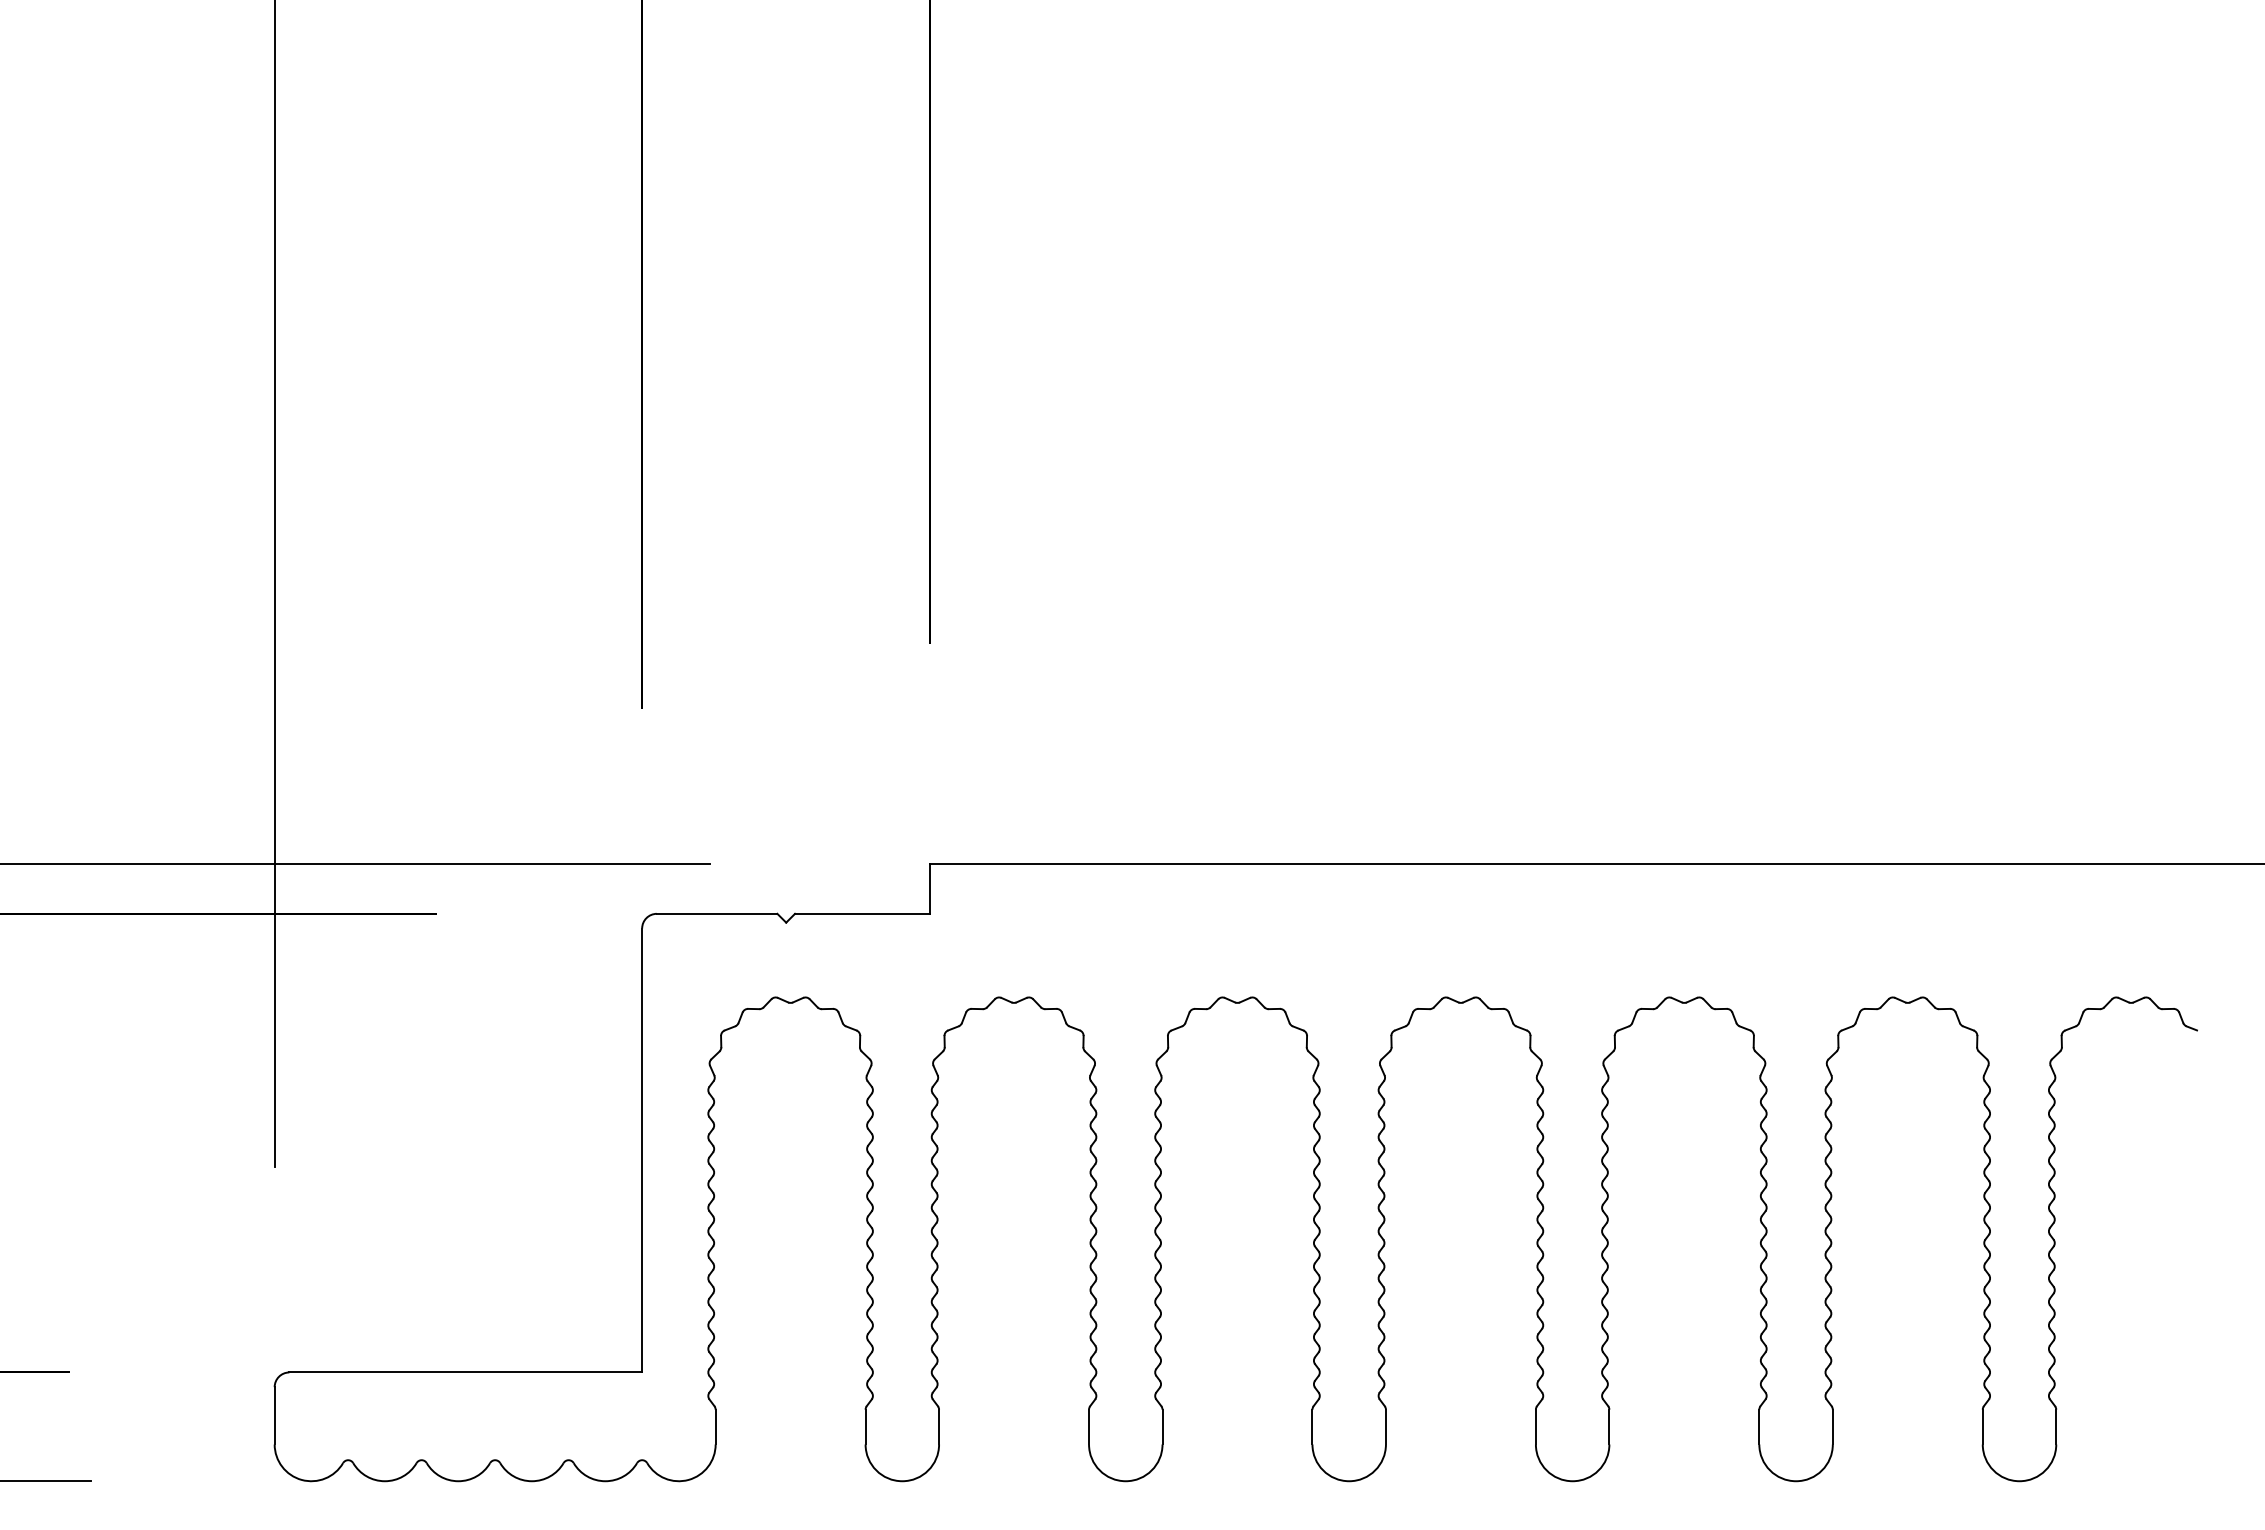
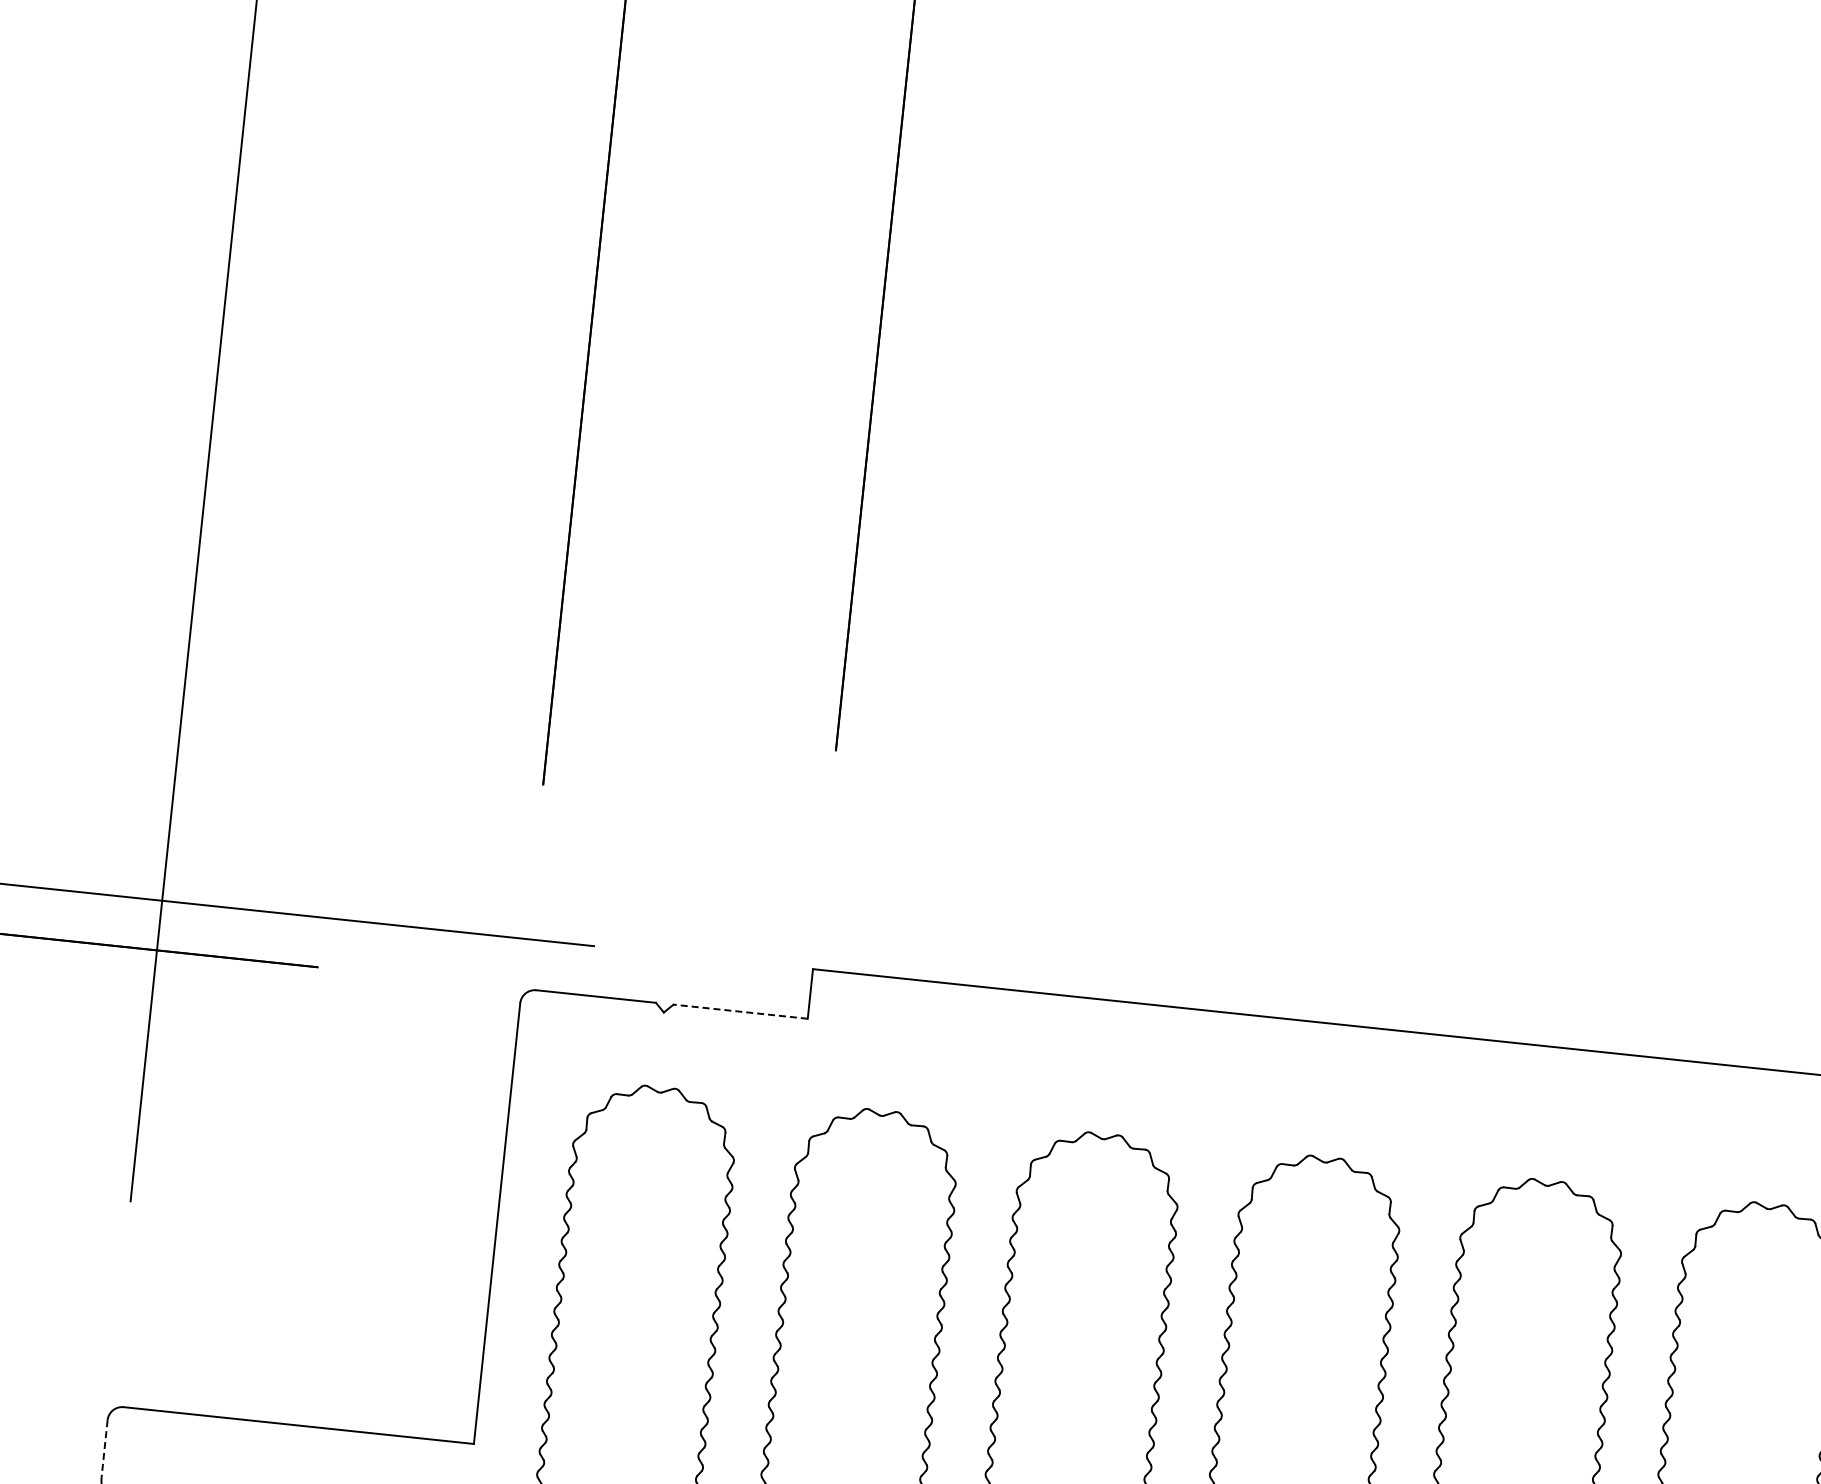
line: (862, 913) -> (740, 1011), solid -> dashed
line: (274, 1415) -> (104, 1448), solid -> dashed

